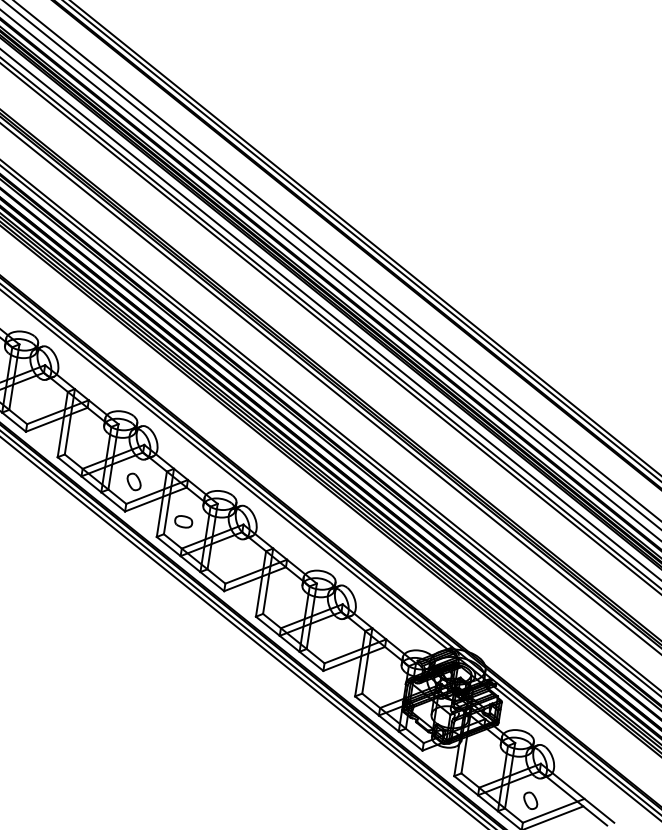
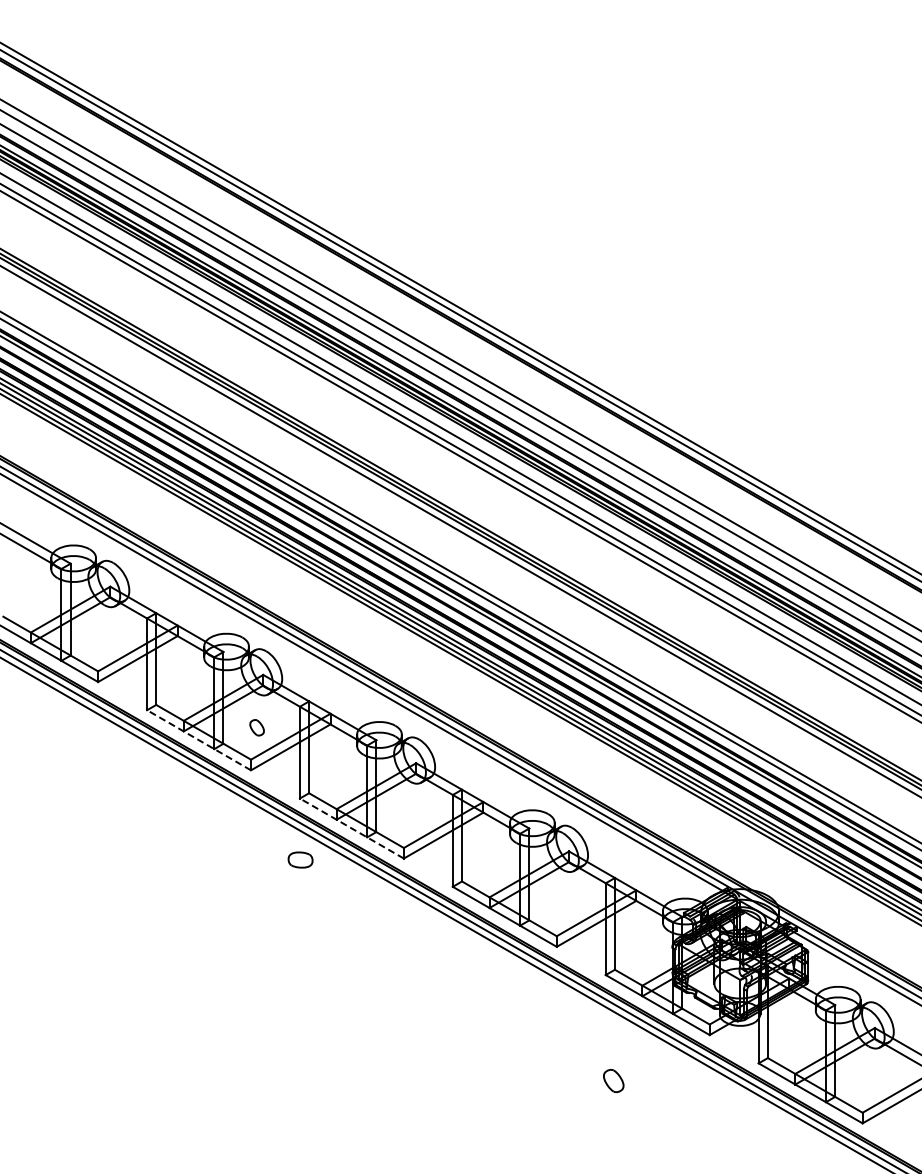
part: (133, 481) -> (256, 727), size x0.7
line: (90, 484) -> (198, 740), solid -> dashed
part: (183, 521) -> (300, 859), moved
line: (190, 563) -> (351, 828), solid -> dashed
part: (530, 800) -> (613, 1080), moved

